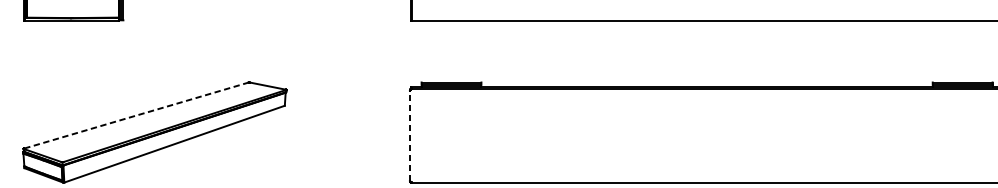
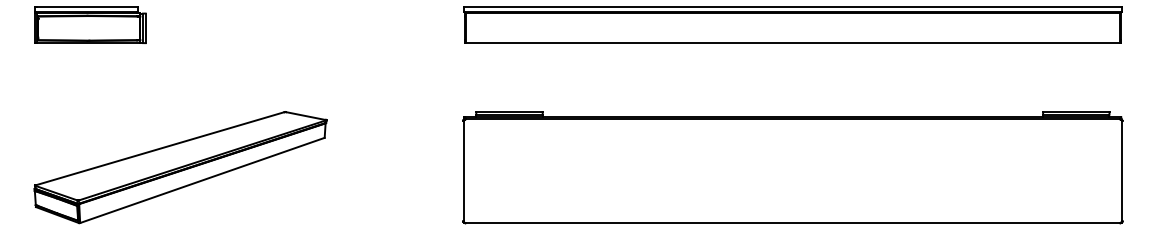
line: (136, 115) -> (160, 148), dashed -> solid
line: (410, 136) -> (463, 171), dashed -> solid

